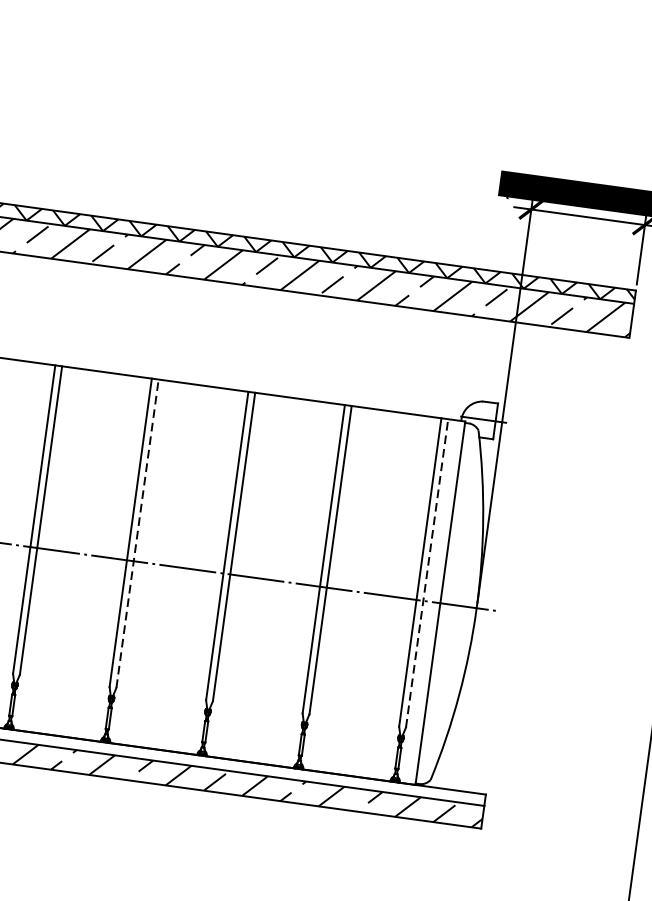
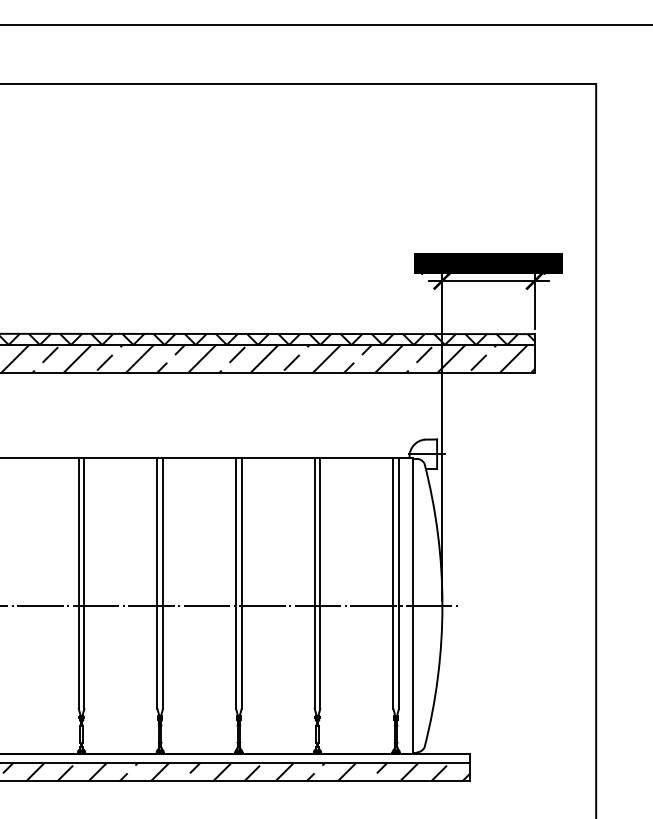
line: (138, 534) -> (163, 583), dashed -> solid
line: (426, 573) -> (398, 583), dashed -> solid

